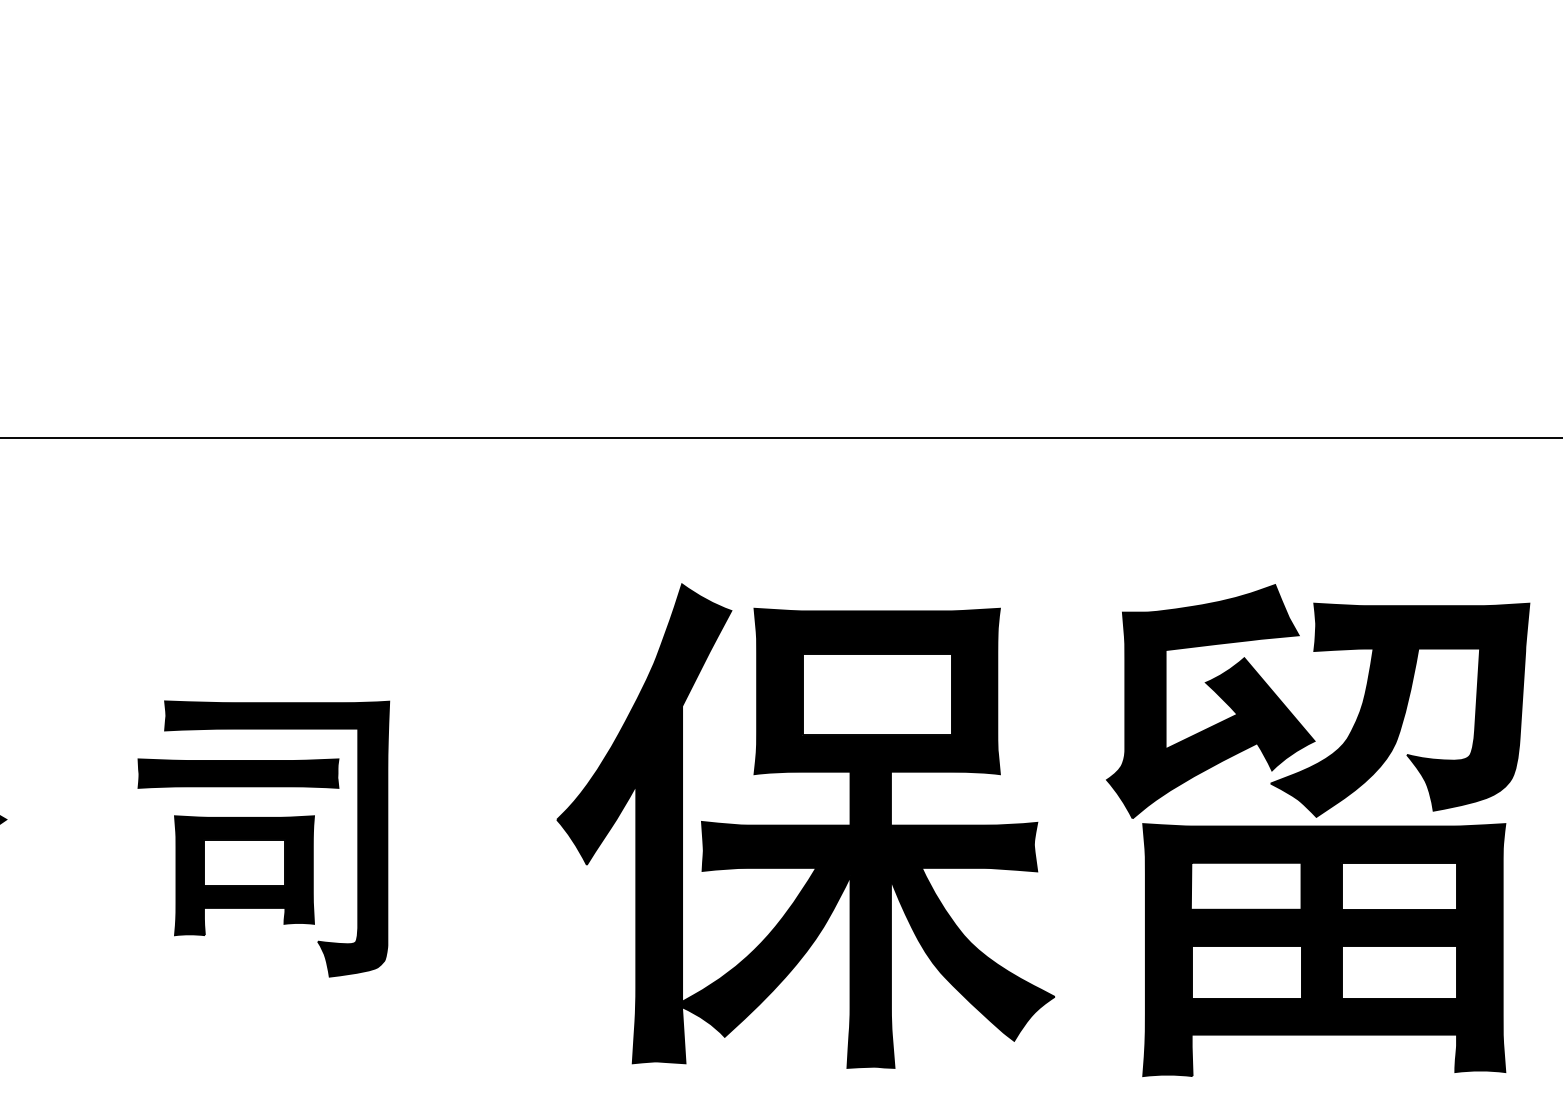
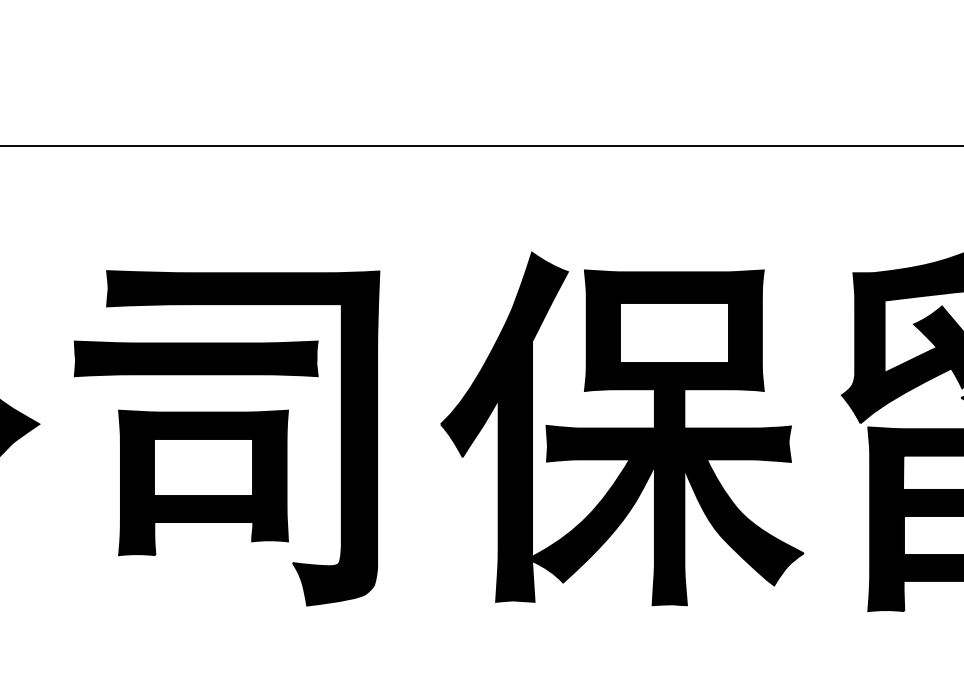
part: (263, 838) -> (226, 437), size x1.67

